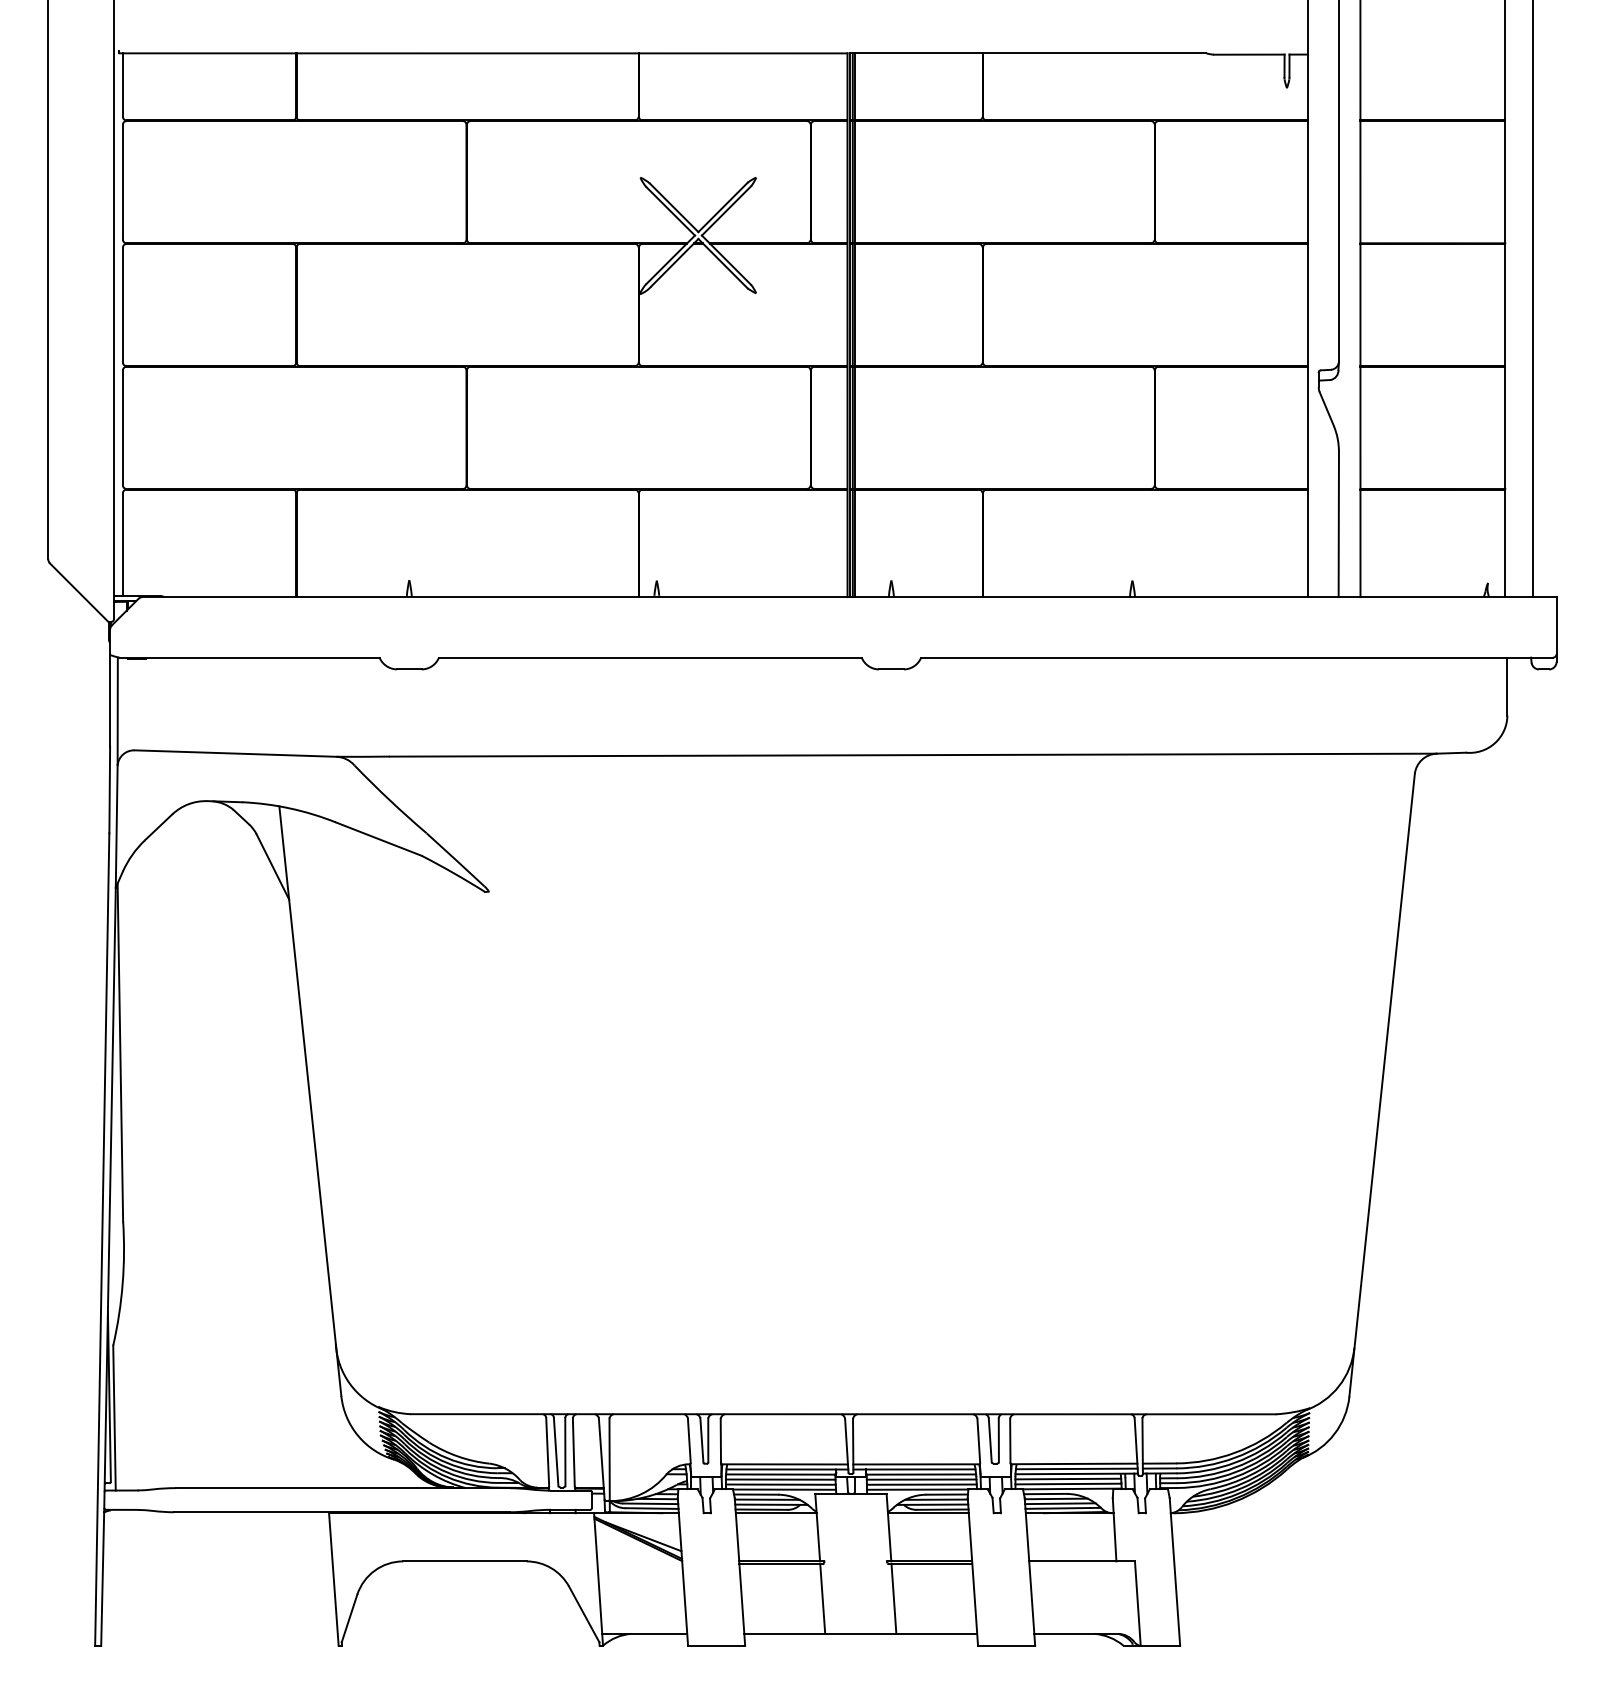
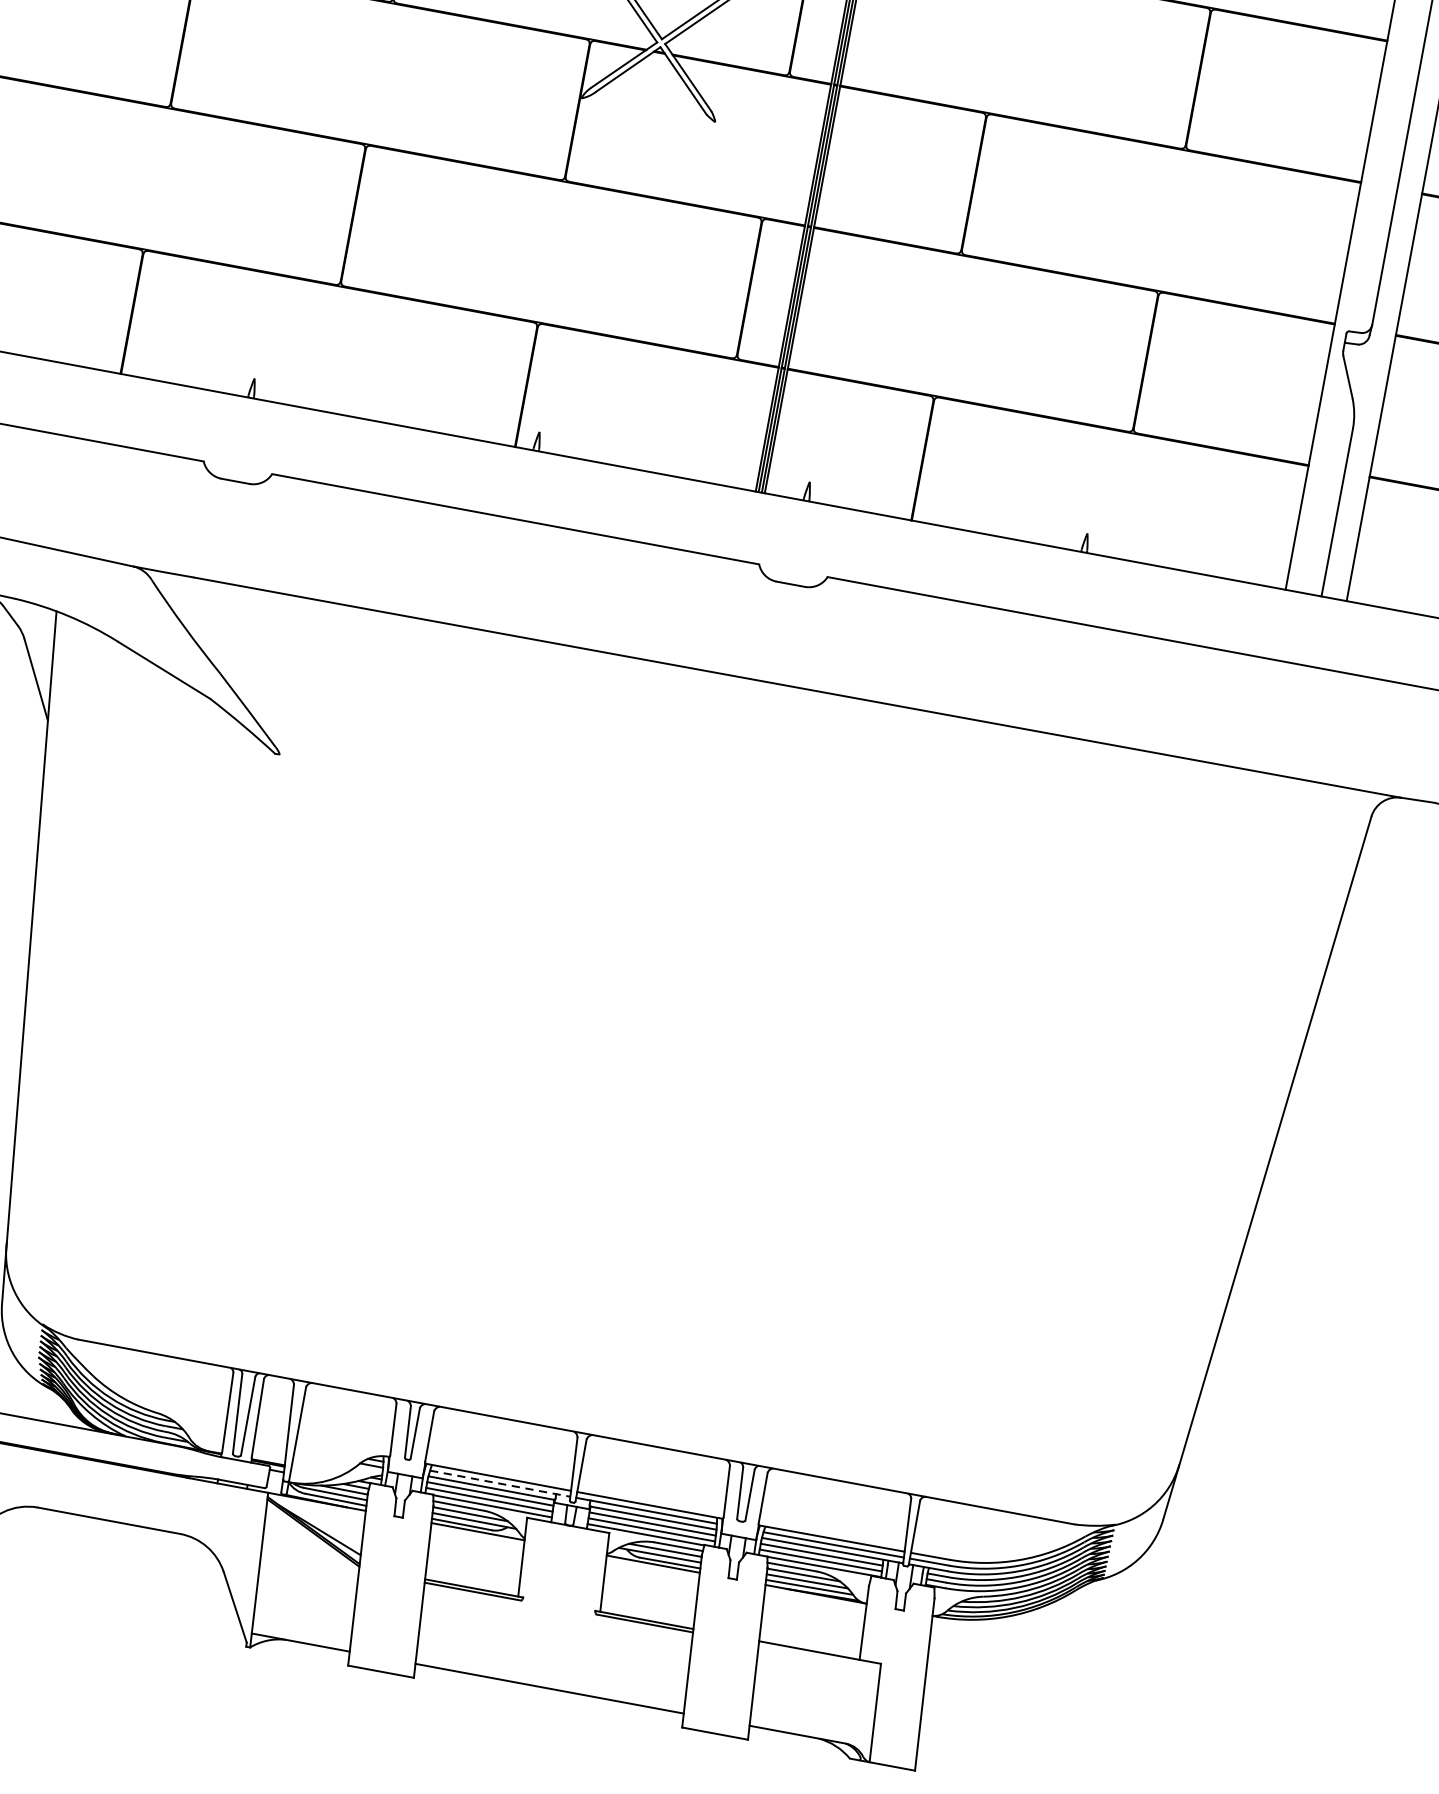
line: (787, 1469) -> (500, 1483), solid -> dashed
line: (822, 1598) -> (513, 1639), removed
line: (893, 1598) -> (594, 1654), removed

